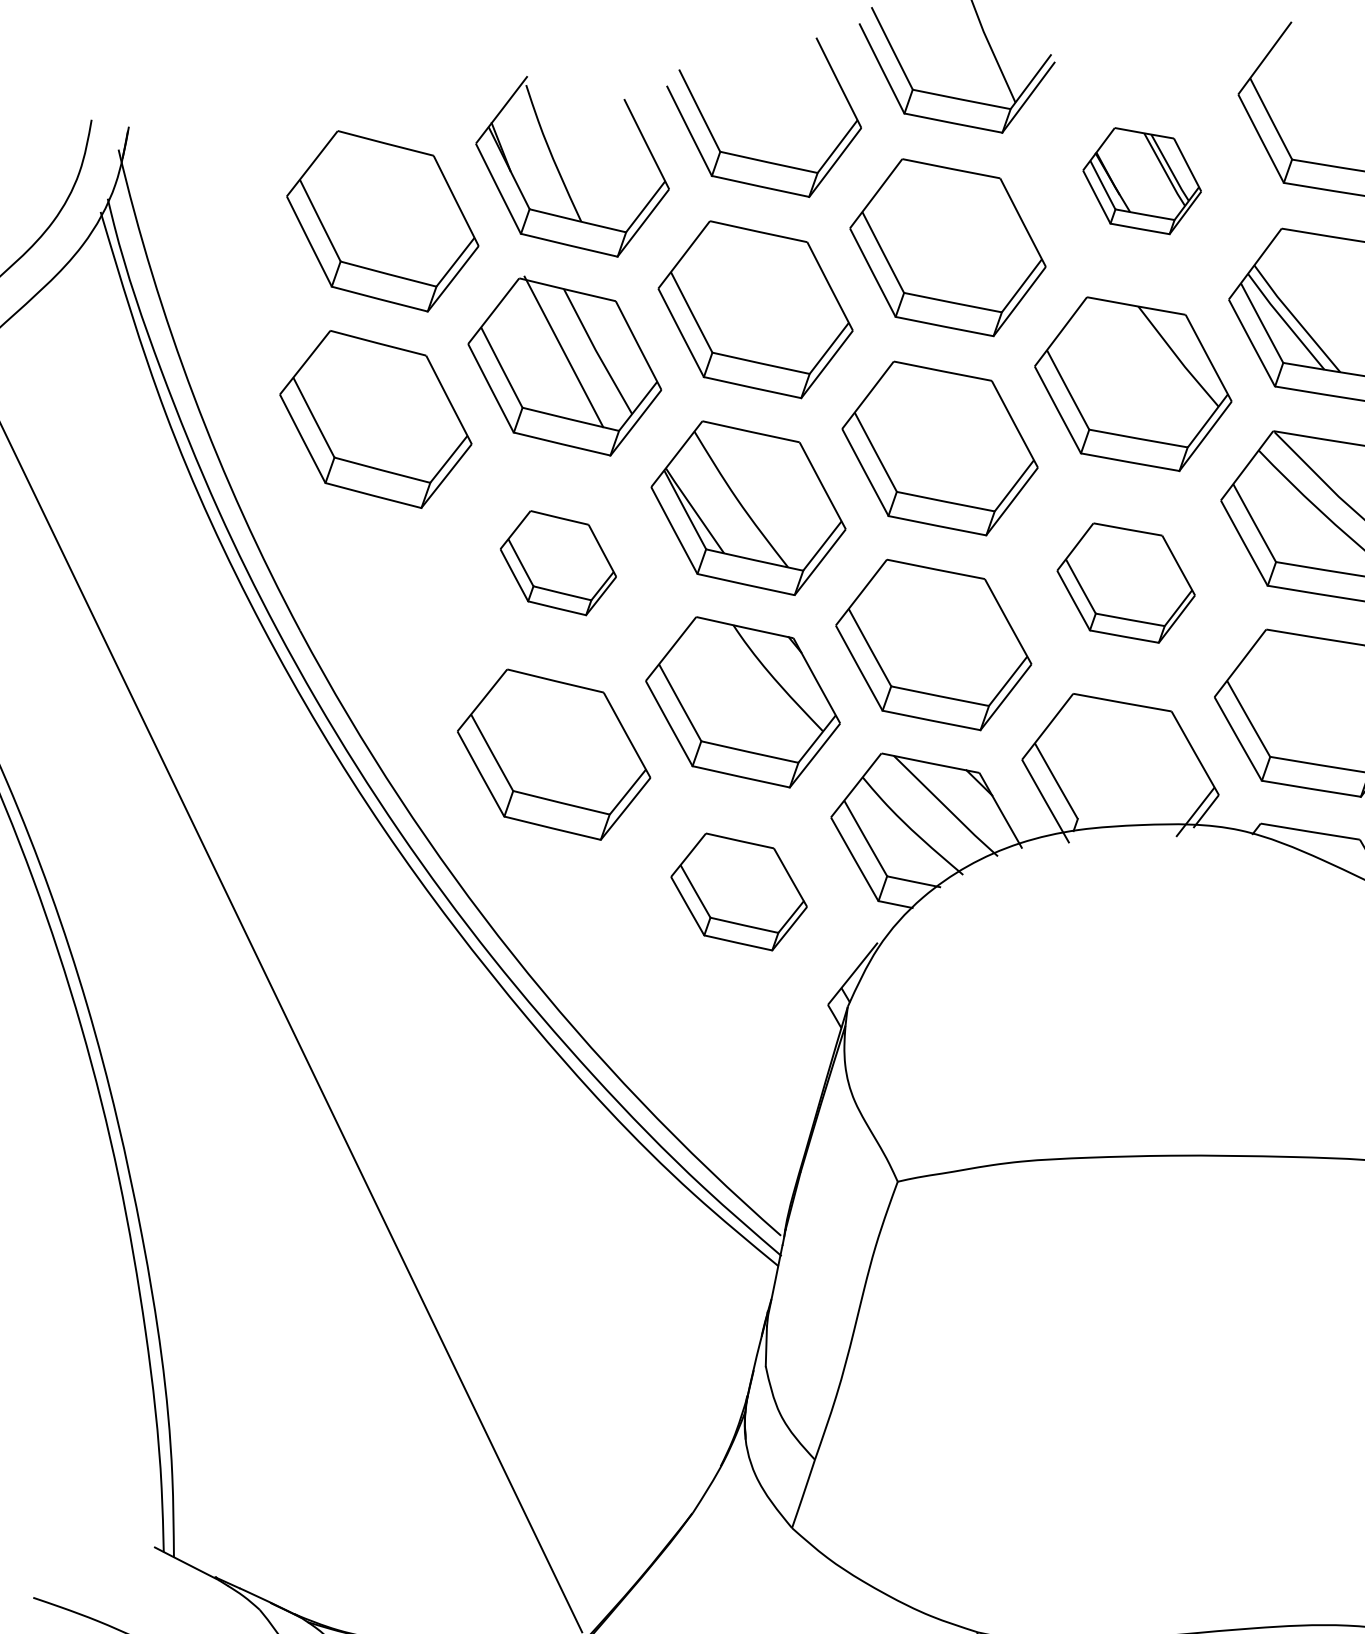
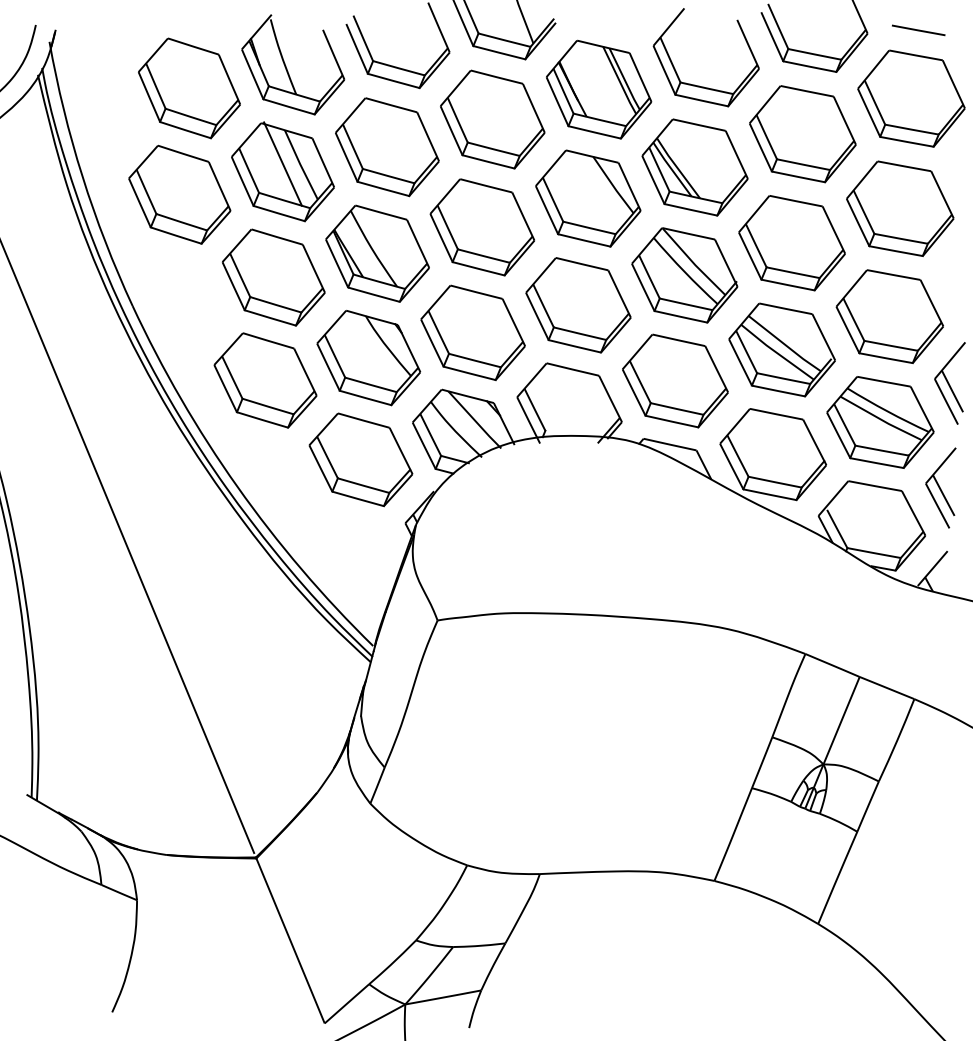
part: (1142, 180) -> (599, 89), size x1.67
part: (558, 563) -> (273, 277), size x1.67
part: (1126, 583) -> (578, 305), size x1.43
part: (738, 891) -> (360, 459), size x1.43

